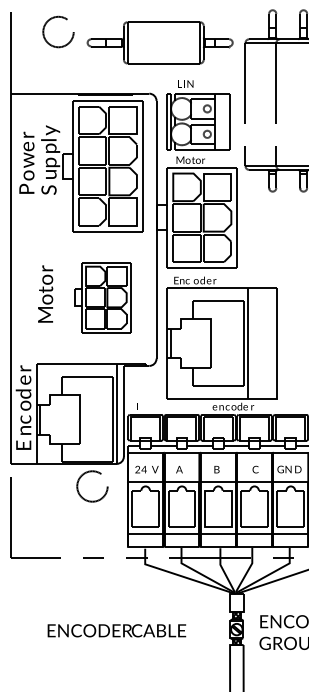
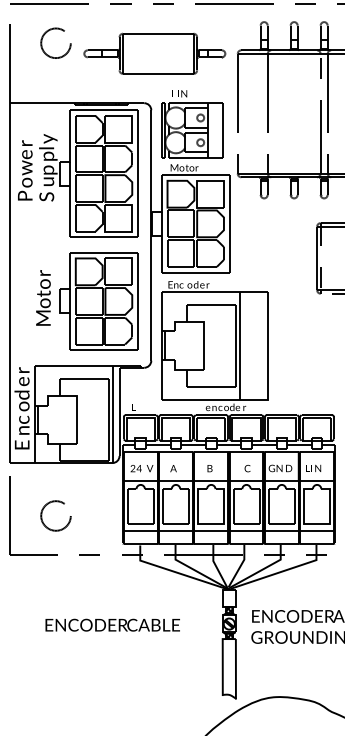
part: (102, 297) -> (98, 301), size x1.43
part: (83, 475) -> (47, 505), moved

